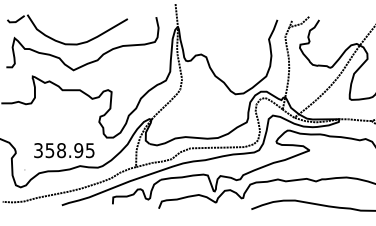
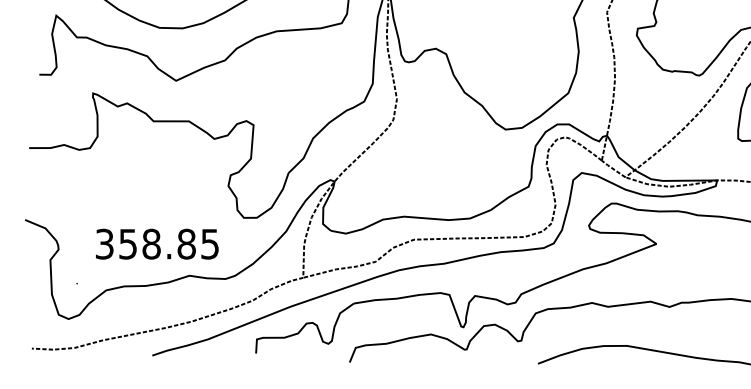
text: (78, 150) -> (186, 244), 358.95 -> 358.85

